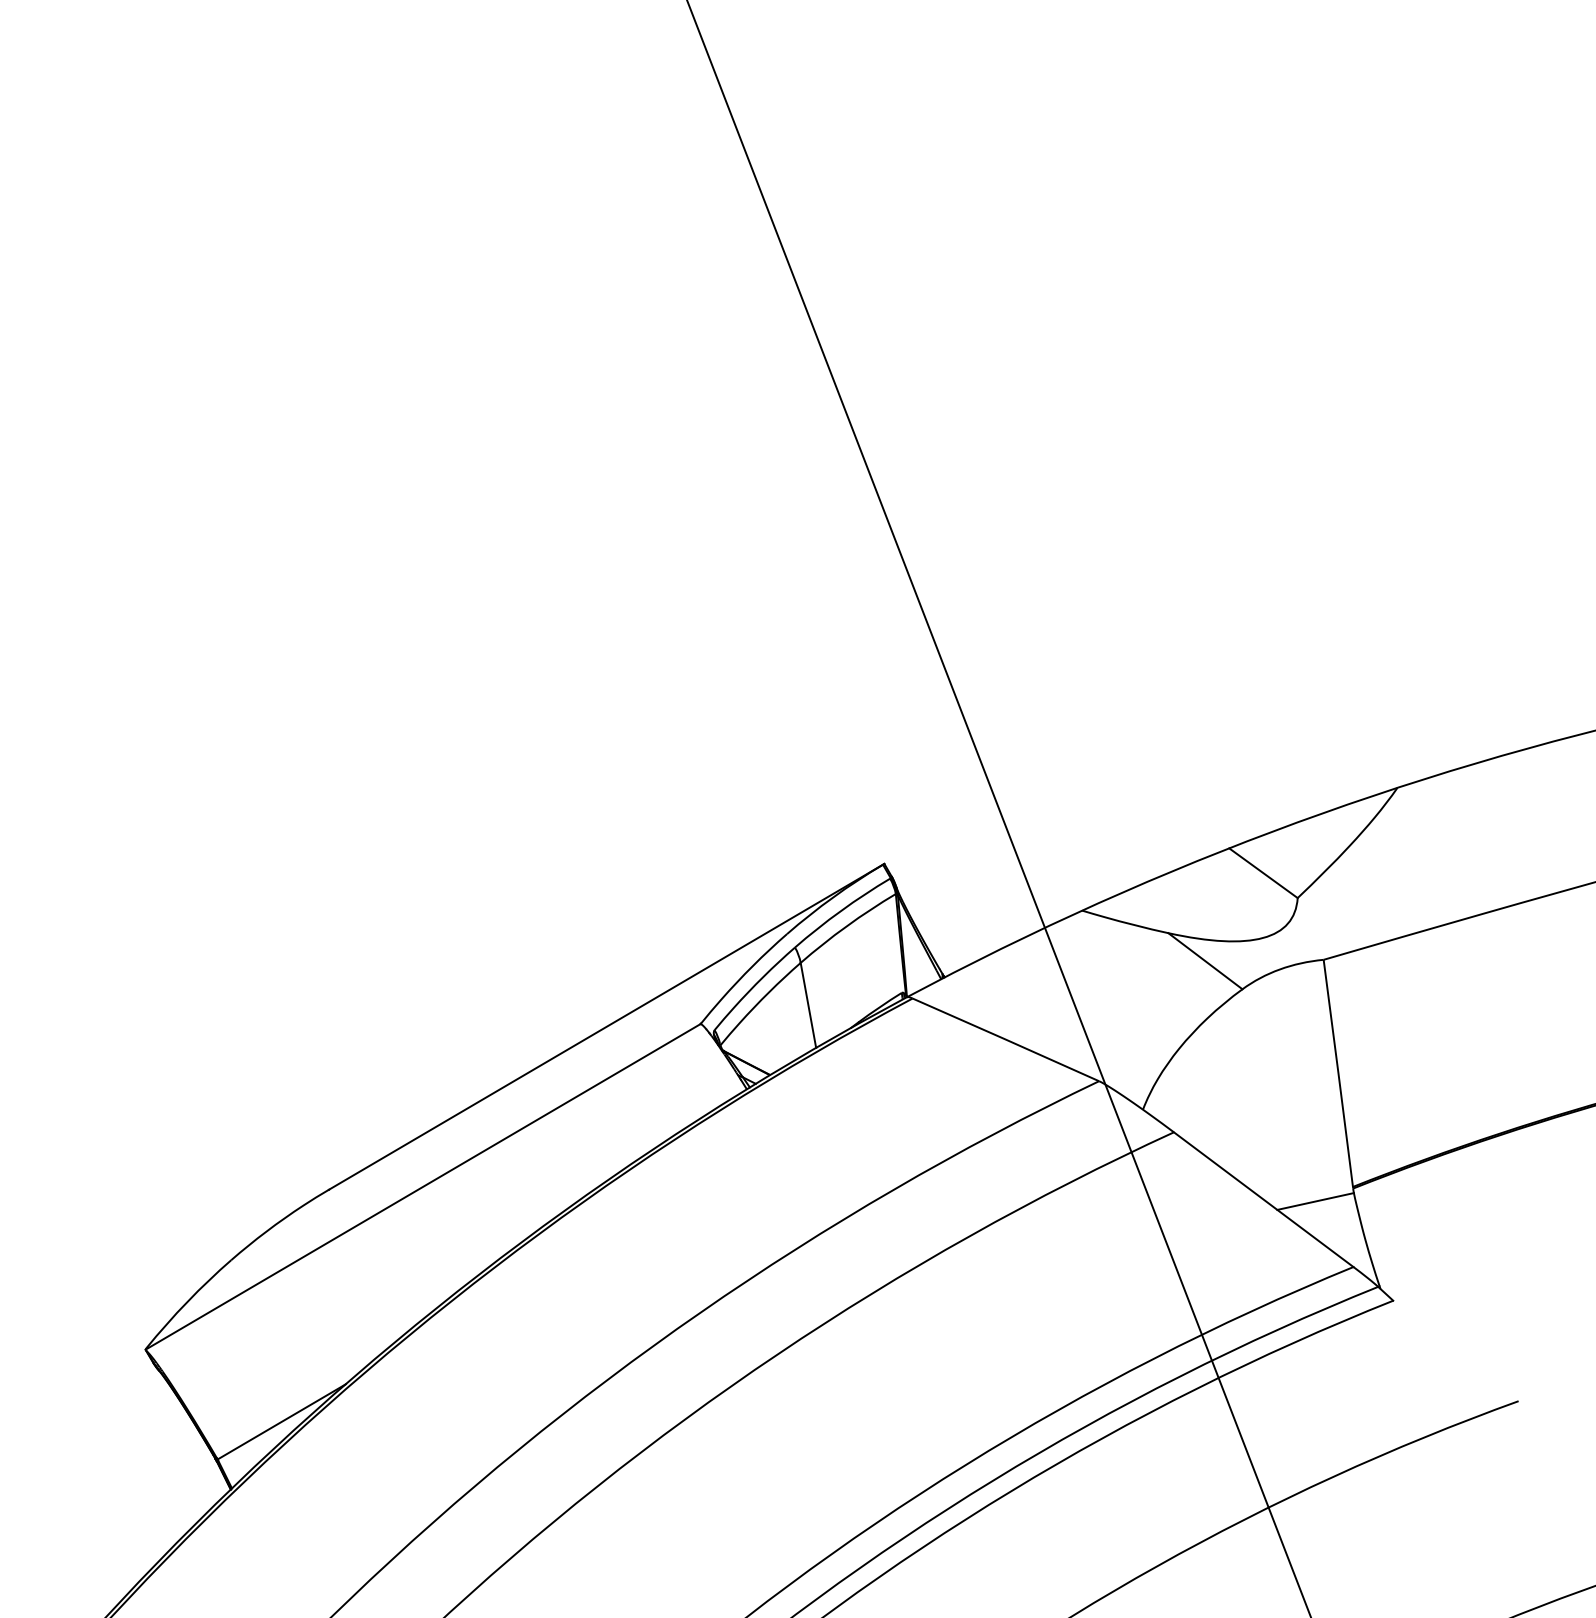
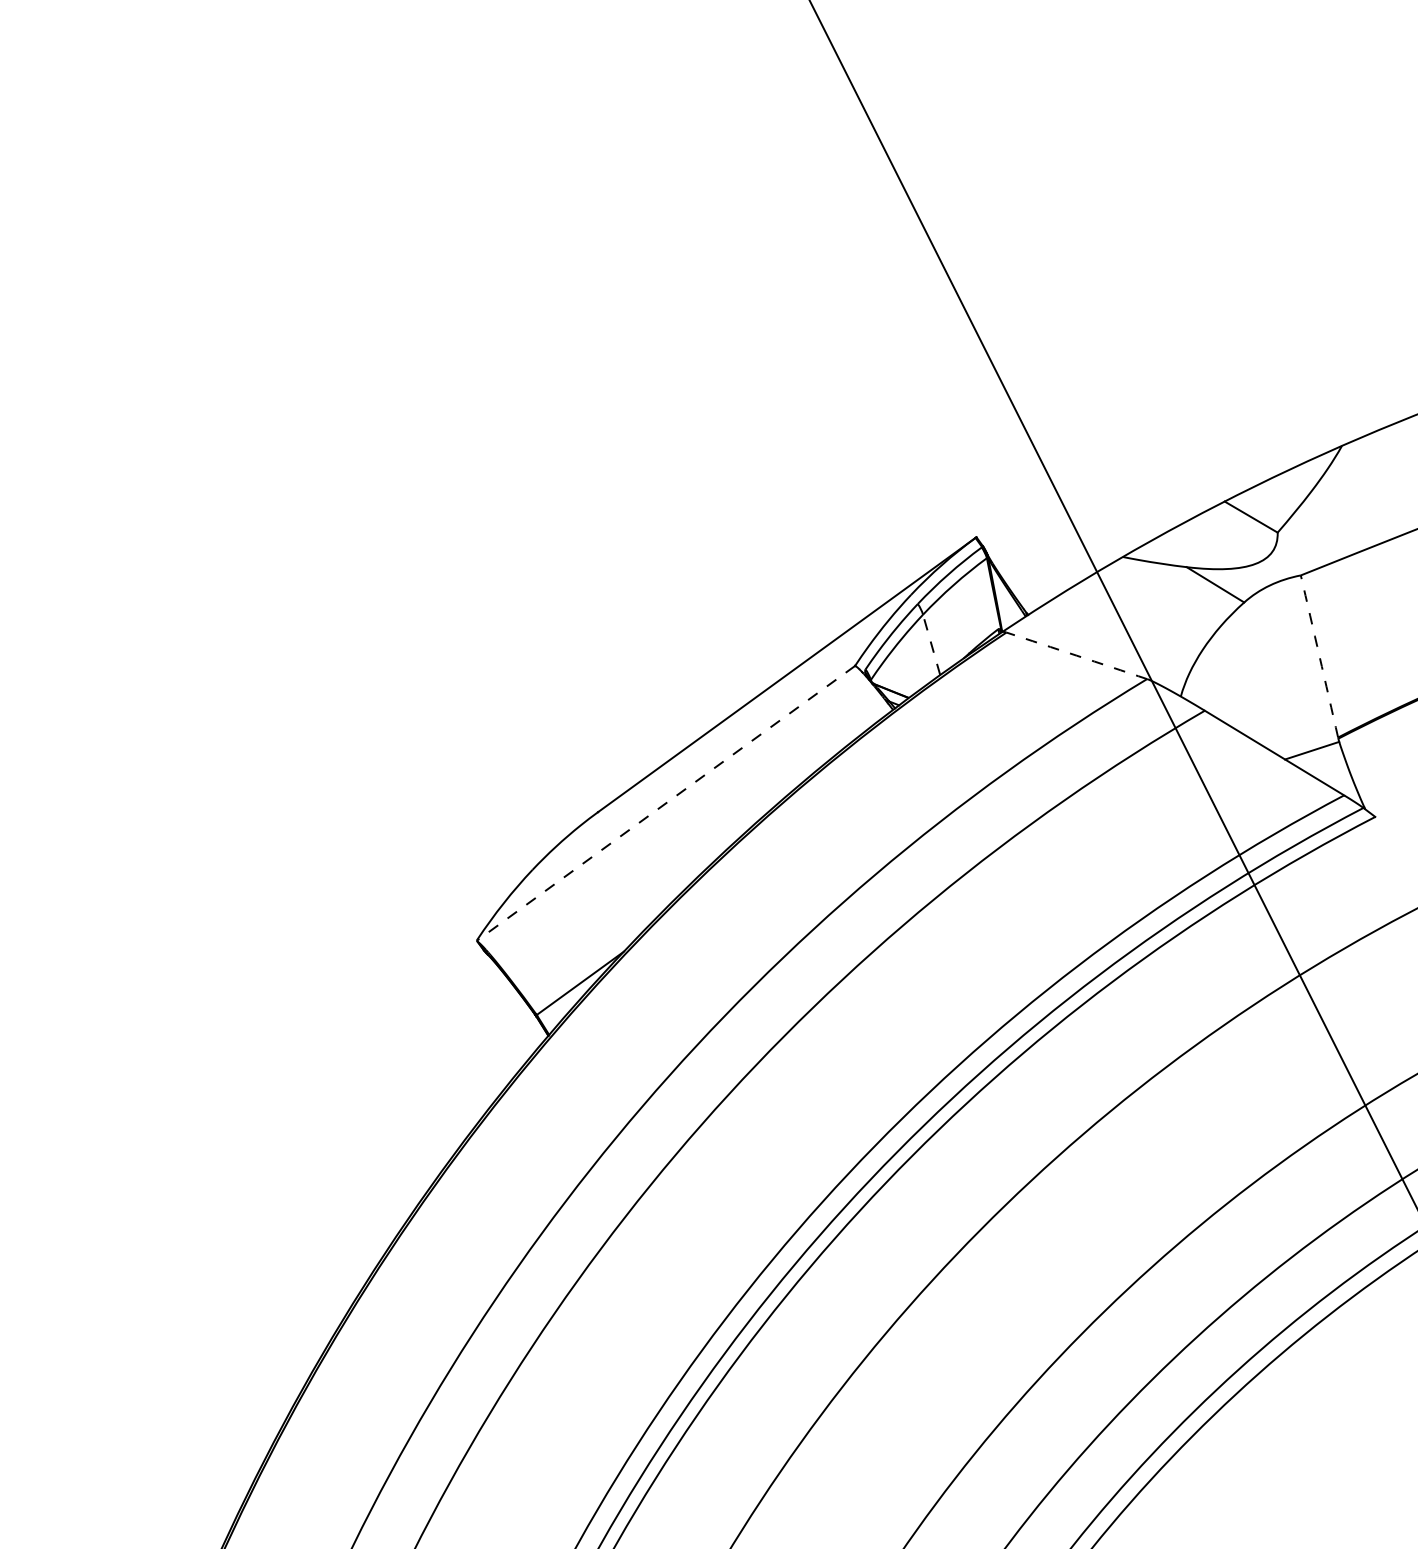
line: (808, 1004) -> (931, 644), solid -> dashed
arc: (1005, 1039) -> (1076, 655), solid -> dashed
arc: (1338, 1073) -> (1319, 656), solid -> dashed
line: (423, 1187) -> (666, 803), solid -> dashed

